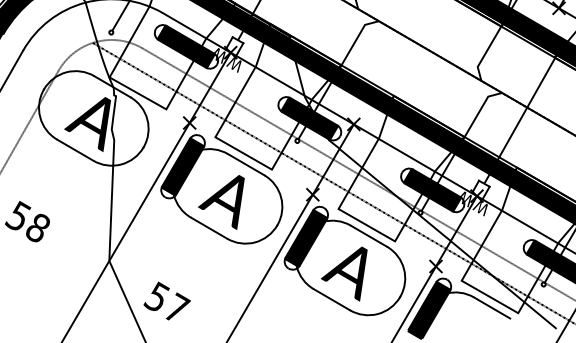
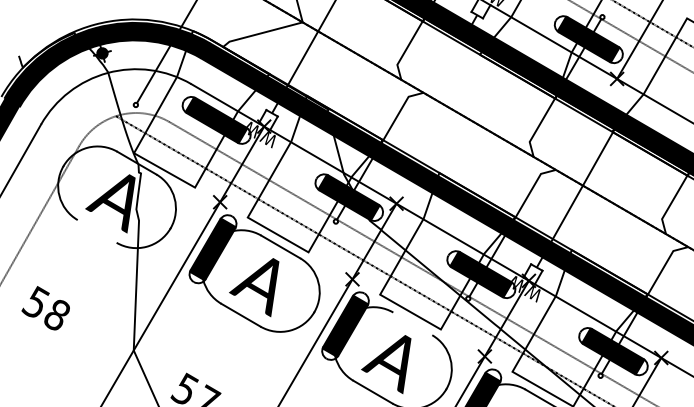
line: (74, 150) -> (96, 231), removed
line: (368, 235) -> (412, 323), removed

